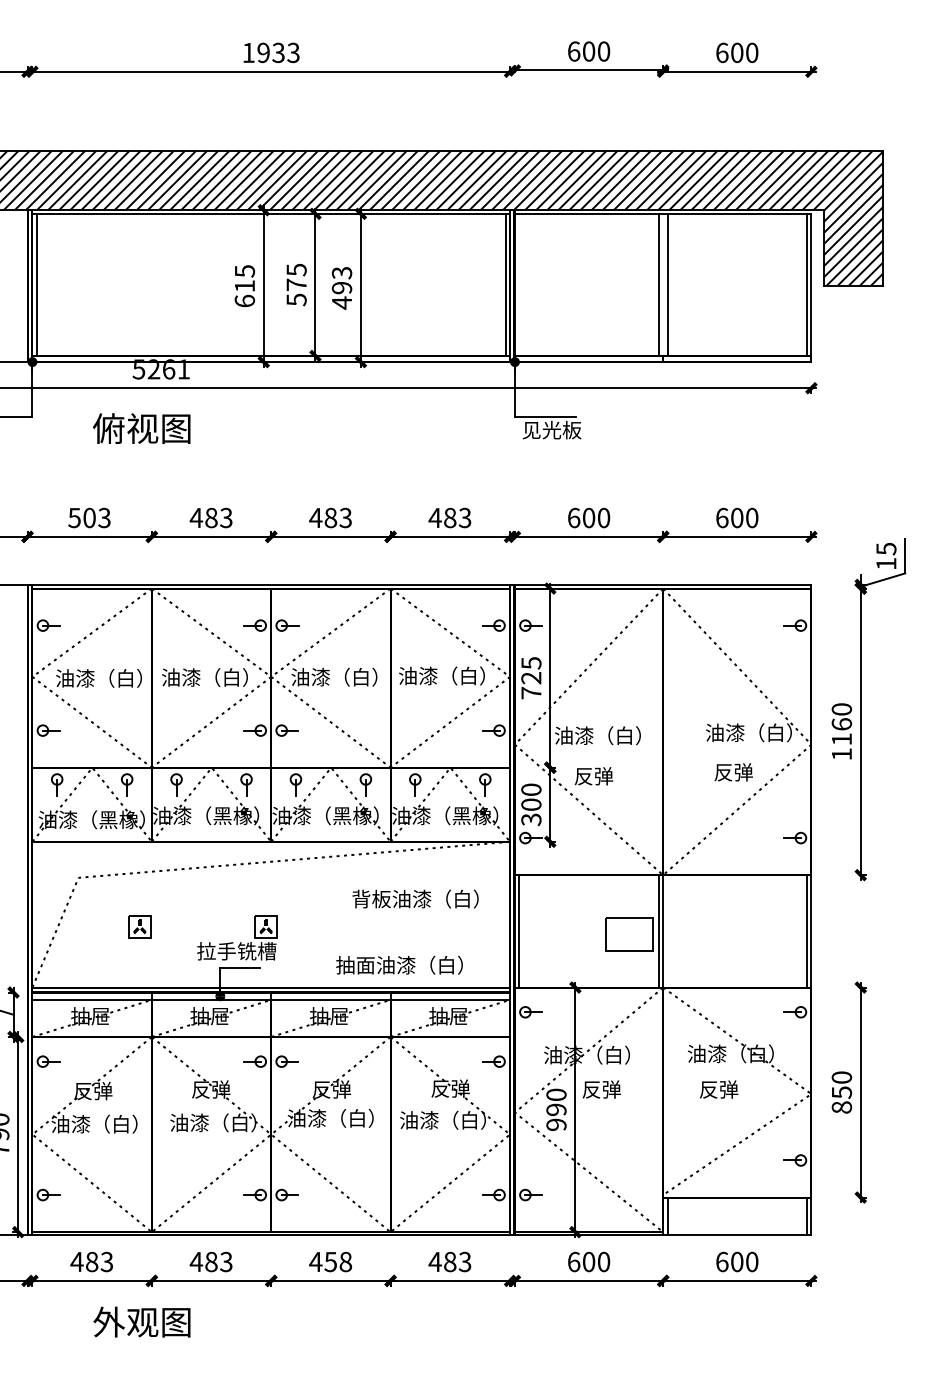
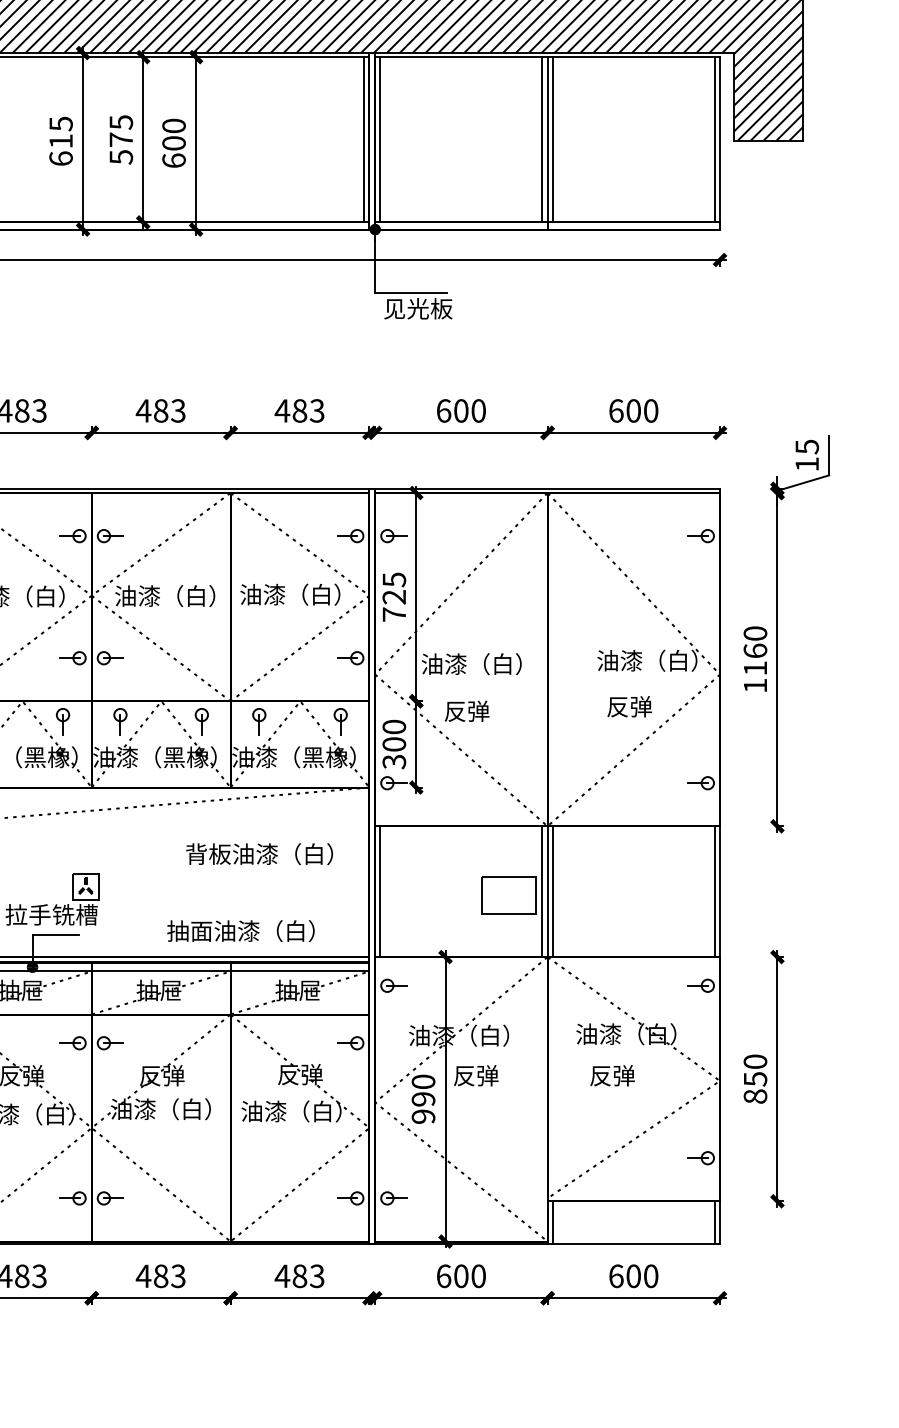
line: (519, 284) -> (380, 139), added
text: (341, 287) -> (173, 142), 493 -> 600
line: (663, 287) -> (547, 142), added
line: (667, 931) -> (552, 891), added
text: (338, 1261) -> (169, 1275), 458 -> 483

